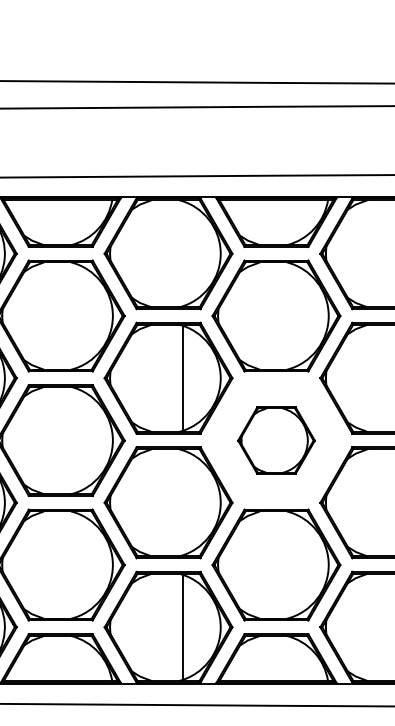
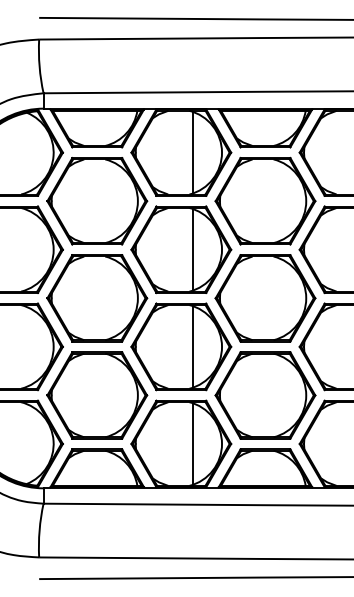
line: (182, 253) -> (192, 152), added
part: (276, 440) -> (265, 298), size x1.67
line: (182, 502) -> (192, 346), added

